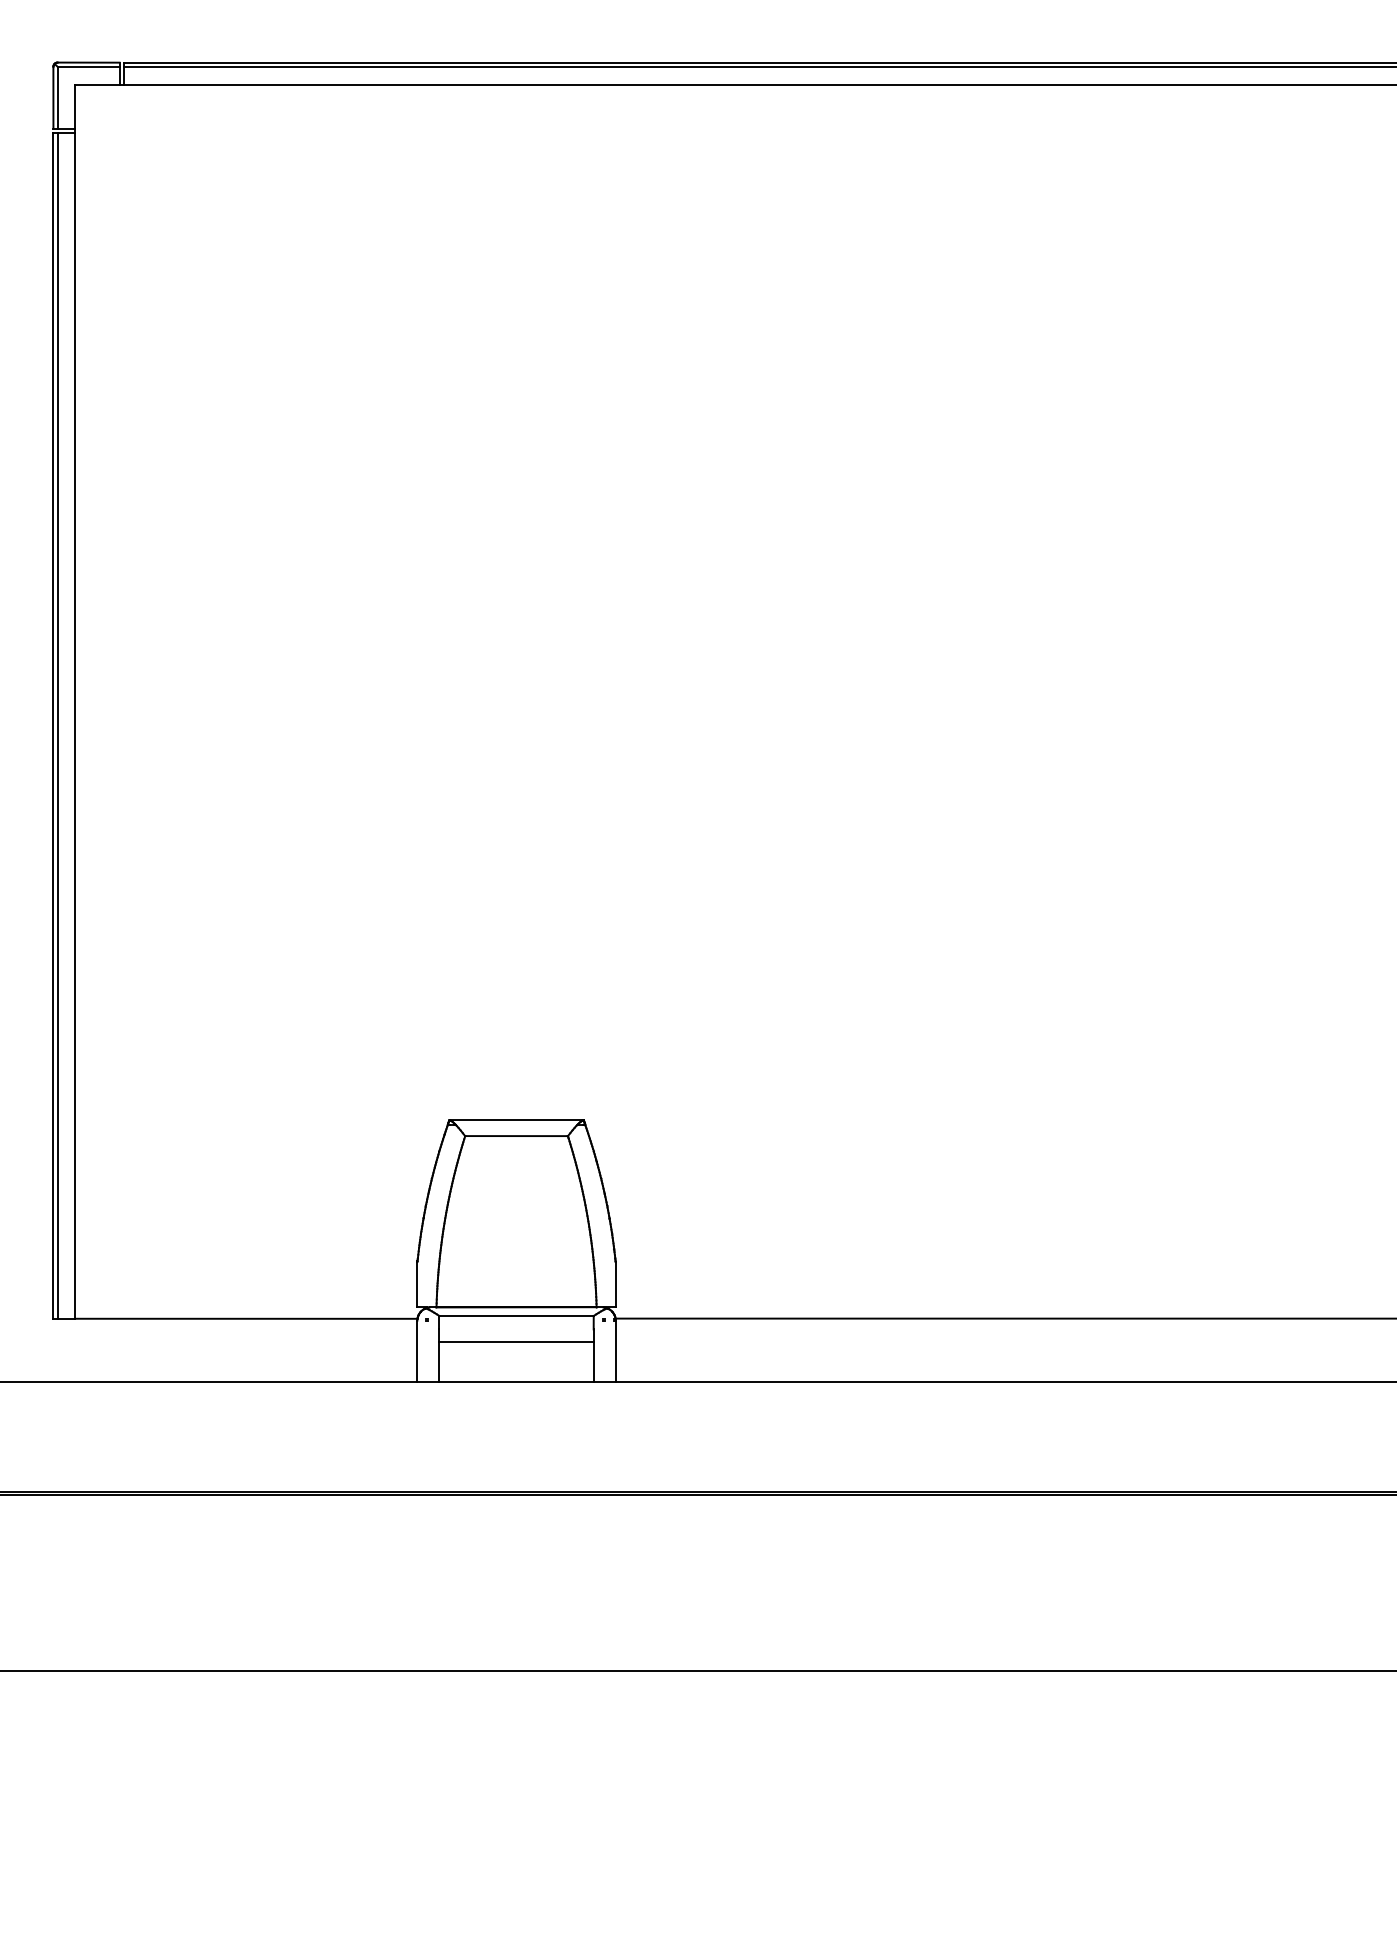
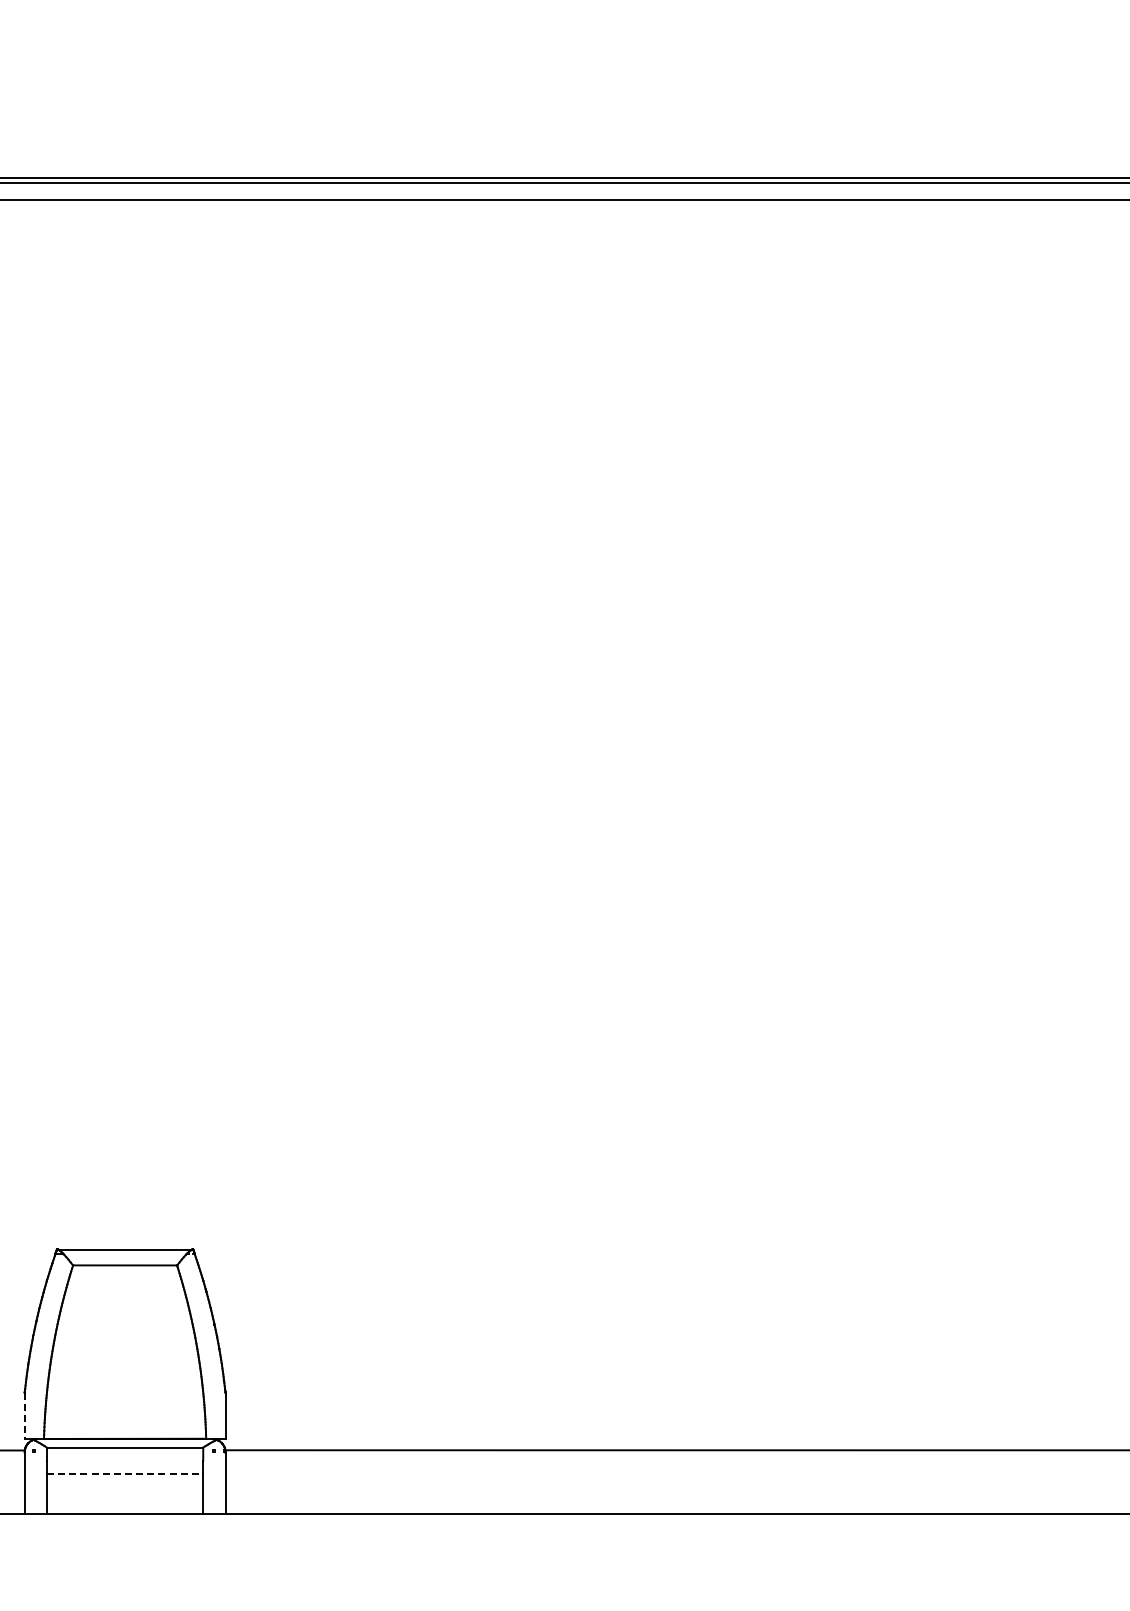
line: (417, 1284) -> (24, 1415), solid -> dashed
line: (517, 1341) -> (126, 1473), solid -> dashed

